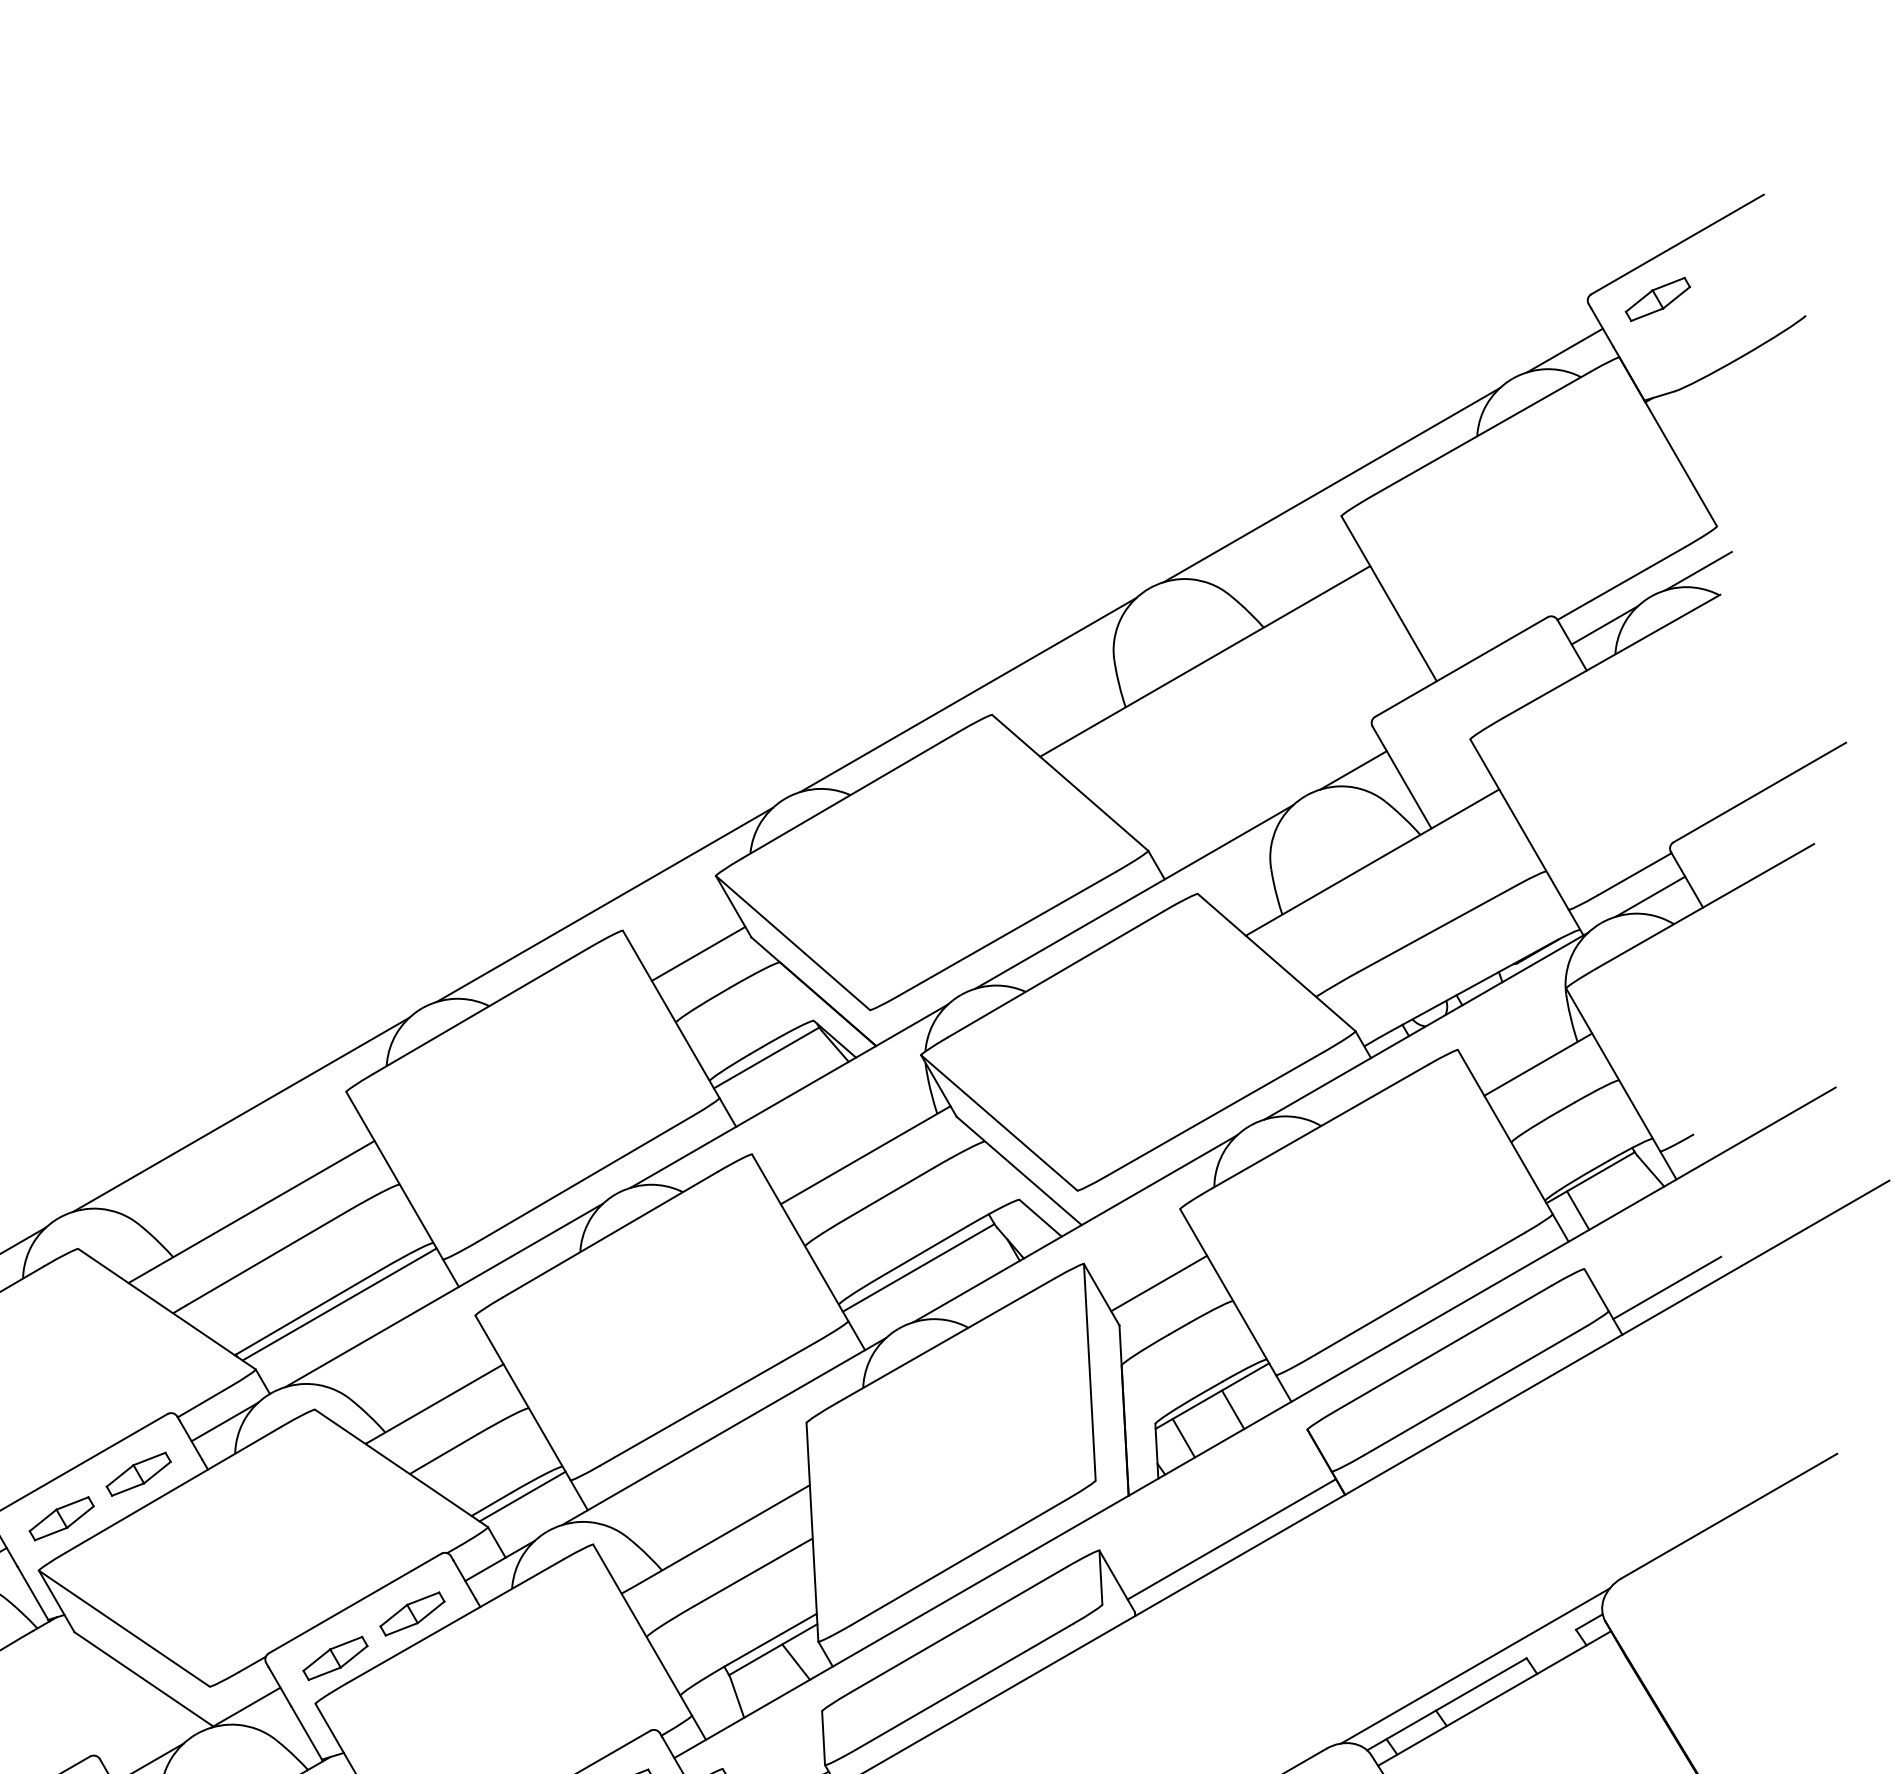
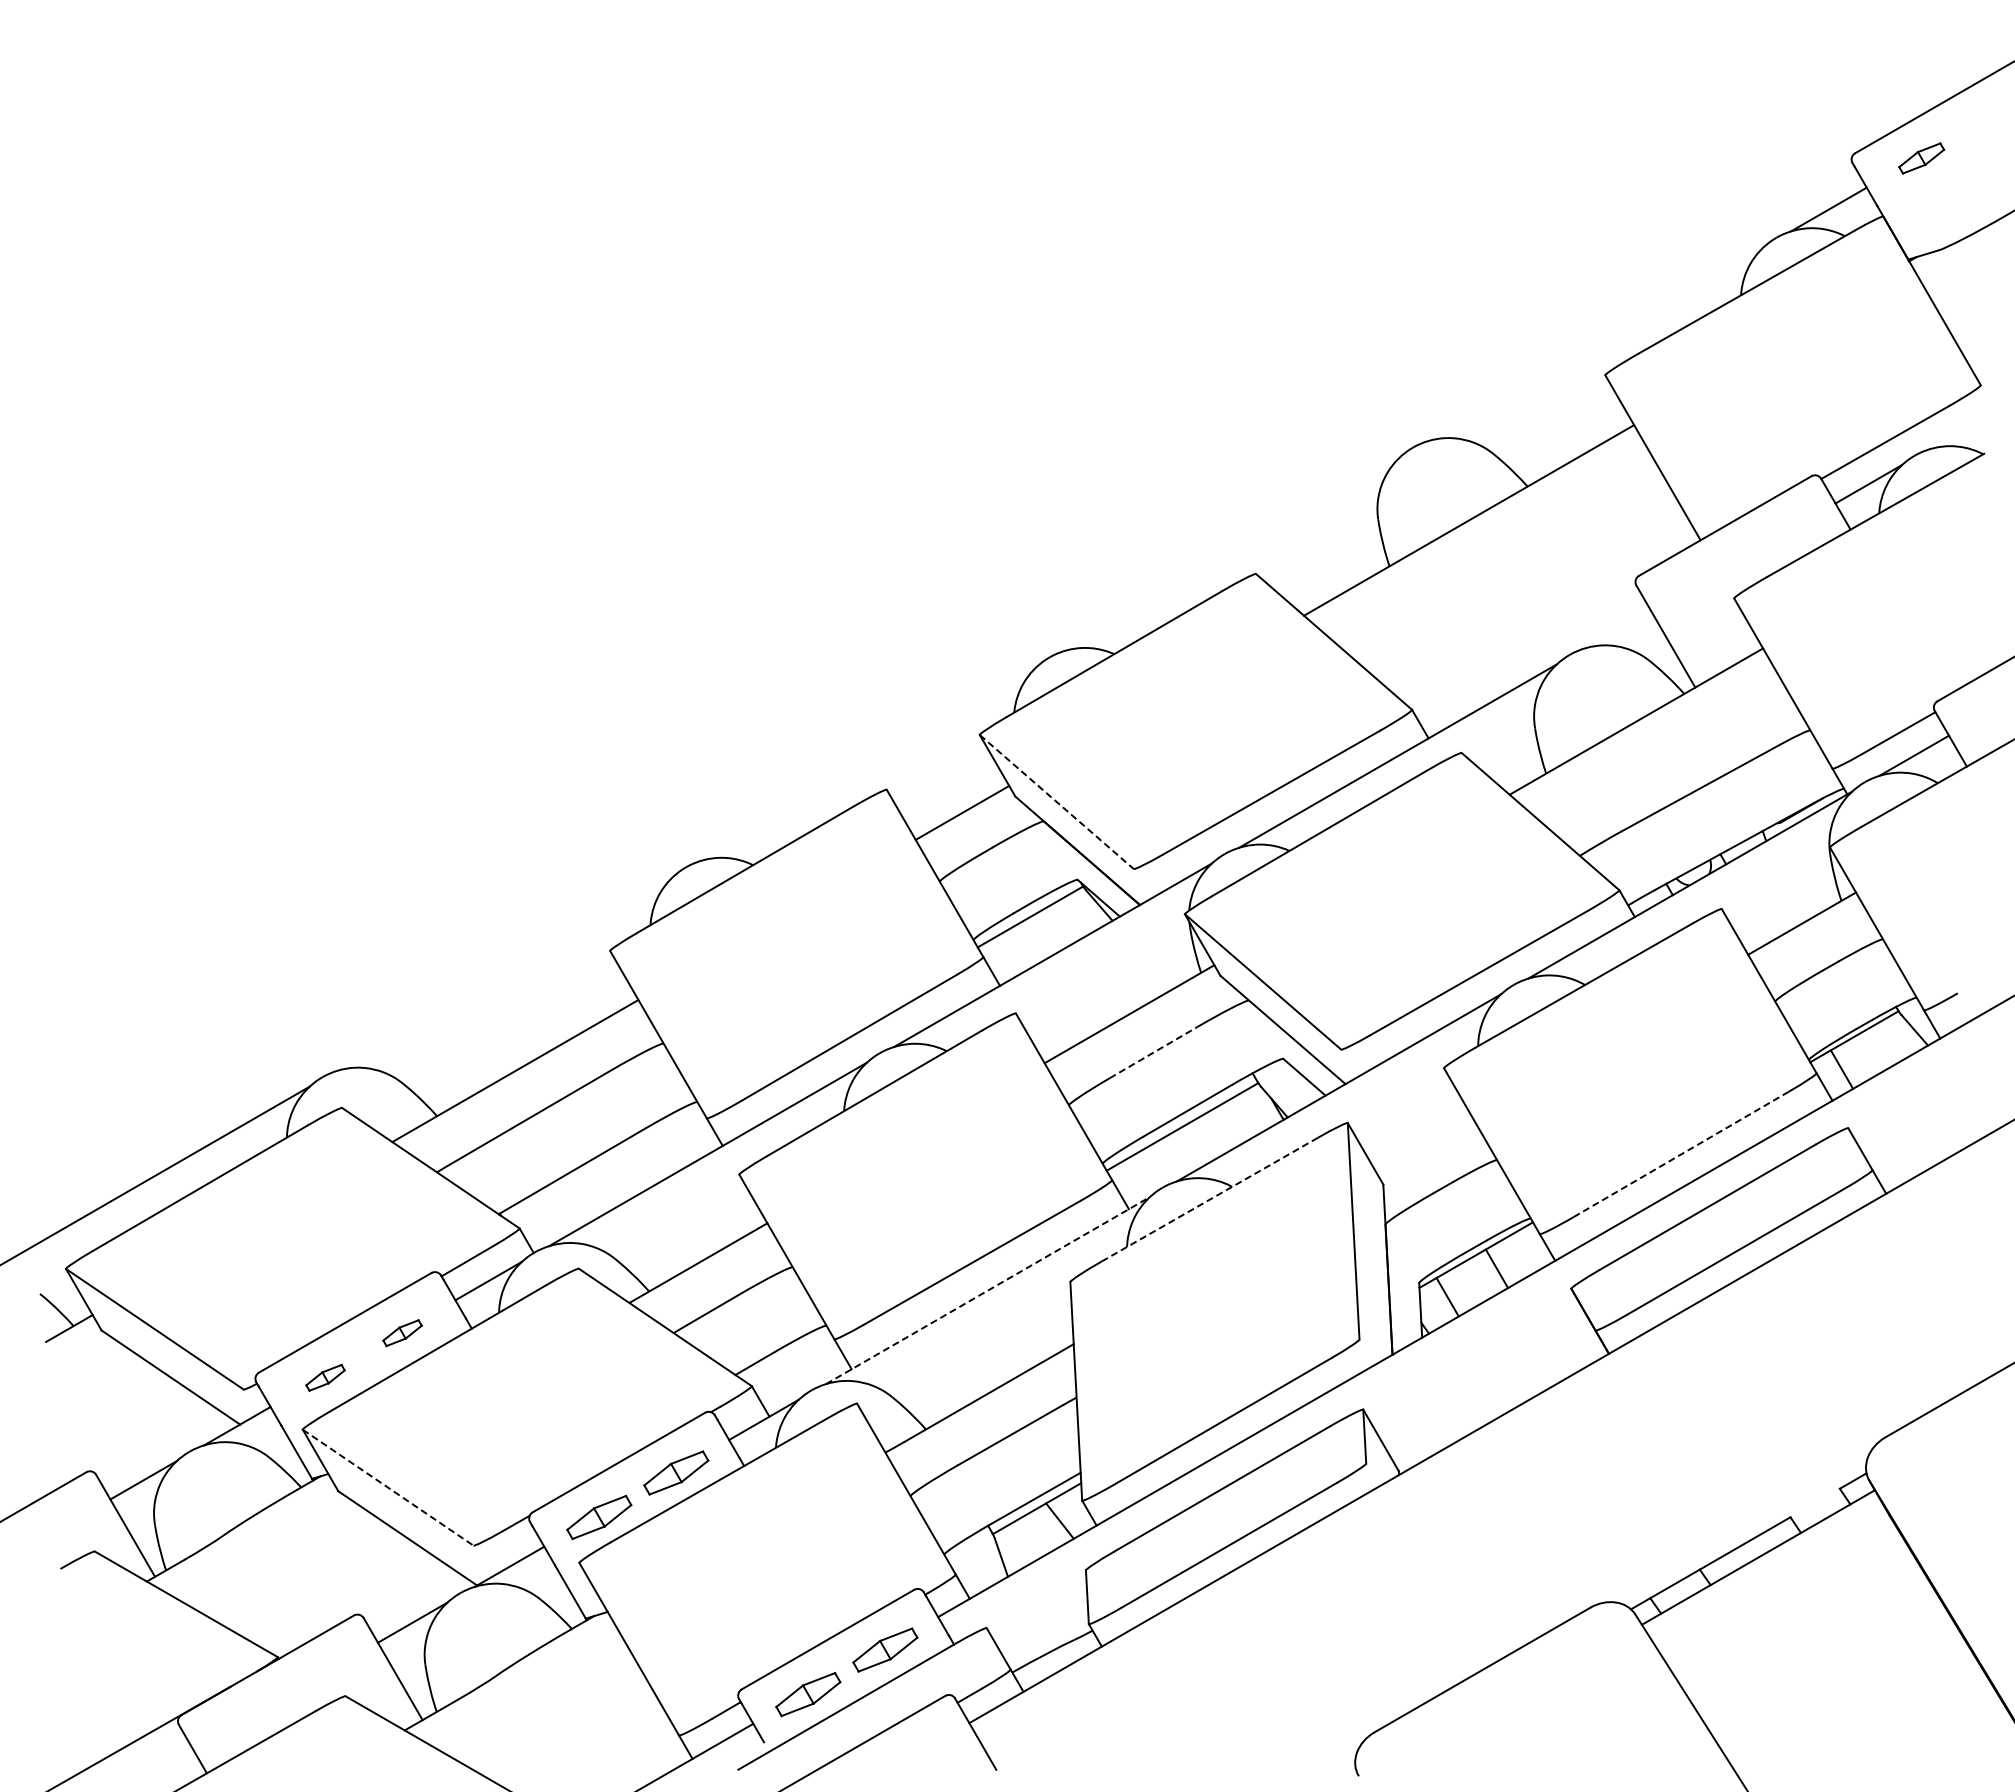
part: (1657, 299) -> (1921, 158), size x0.7
line: (1331, 485) -> (1595, 344), removed
line: (1698, 571) -> (1962, 430), removed
line: (968, 695) -> (1232, 554), removed
line: (1353, 770) -> (1617, 629), removed
line: (604, 904) -> (868, 763), removed
line: (793, 943) -> (1057, 802), solid -> dashed
line: (241, 1114) -> (505, 973), removed
line: (890, 1193) -> (1154, 1052), solid -> dashed
line: (1158, 1283) -> (1422, 1142), removed
line: (1666, 1287) -> (1930, 1146), removed
line: (1417, 1295) -> (1681, 1154), solid -> dashed
line: (339, 1304) -> (603, 1163), removed
line: (945, 1340) -> (1209, 1199), solid -> dashed
line: (723, 1431) -> (987, 1290), solid -> dashed
part: (138, 1473) -> (402, 1332), size x0.6
line: (522, 1496) -> (786, 1355), removed
part: (61, 1518) -> (325, 1377), size x0.6
line: (1231, 1539) -> (1495, 1398), removed
line: (124, 1628) -> (388, 1487), solid -> dashed
line: (1475, 1665) -> (1739, 1524), removed

